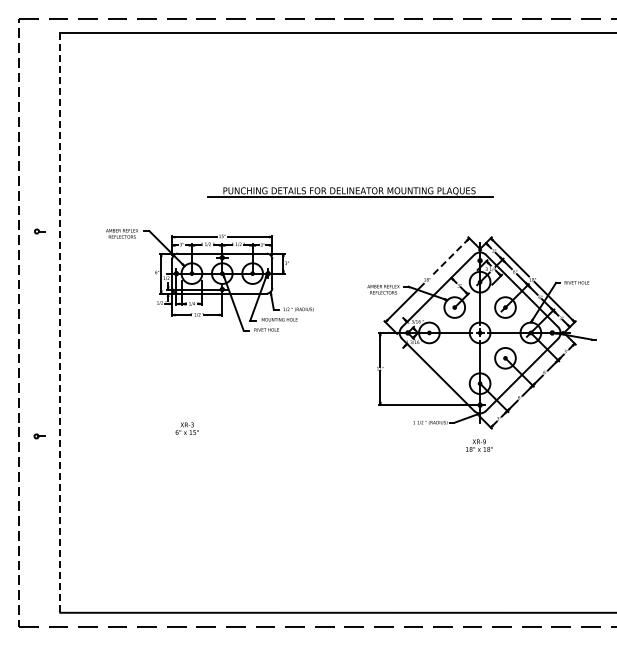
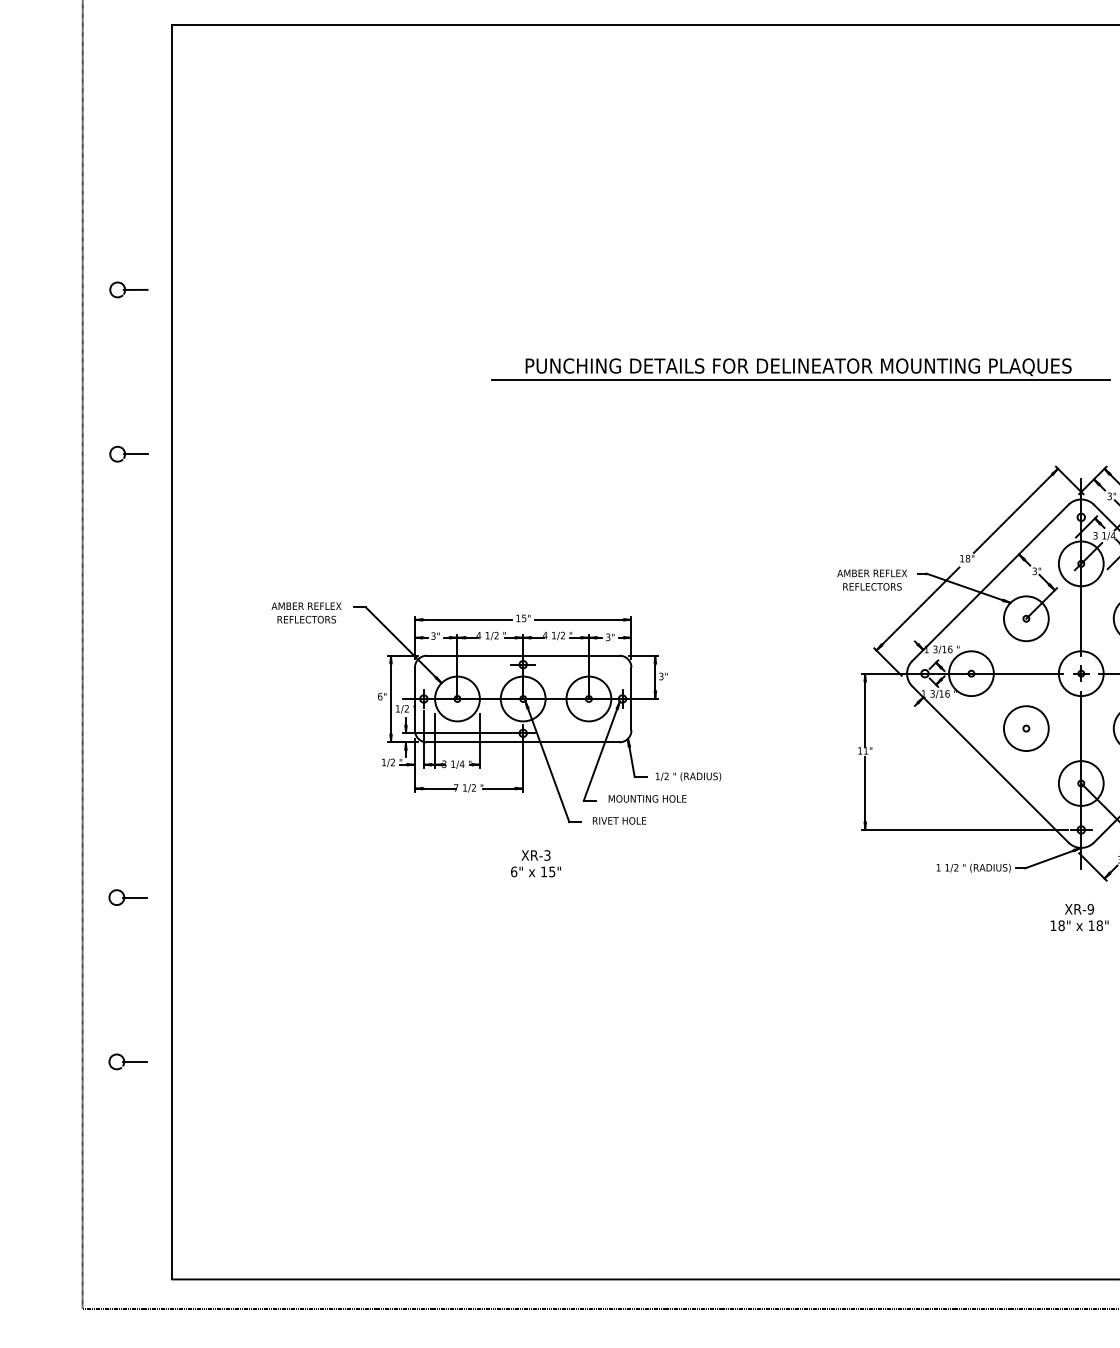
part: (39, 155) -> (127, 289), added
part: (39, 231) -> (127, 454), size x1.67
line: (449, 258) -> (1014, 512), dashed -> solid
part: (209, 280) -> (495, 713), moved
line: (60, 322) -> (172, 651), dashed -> solid
part: (454, 358) -> (1025, 729), added
text: (186, 428) -> (534, 863), moved
part: (39, 436) -> (127, 897), size x1.67
part: (39, 512) -> (127, 1062), added

